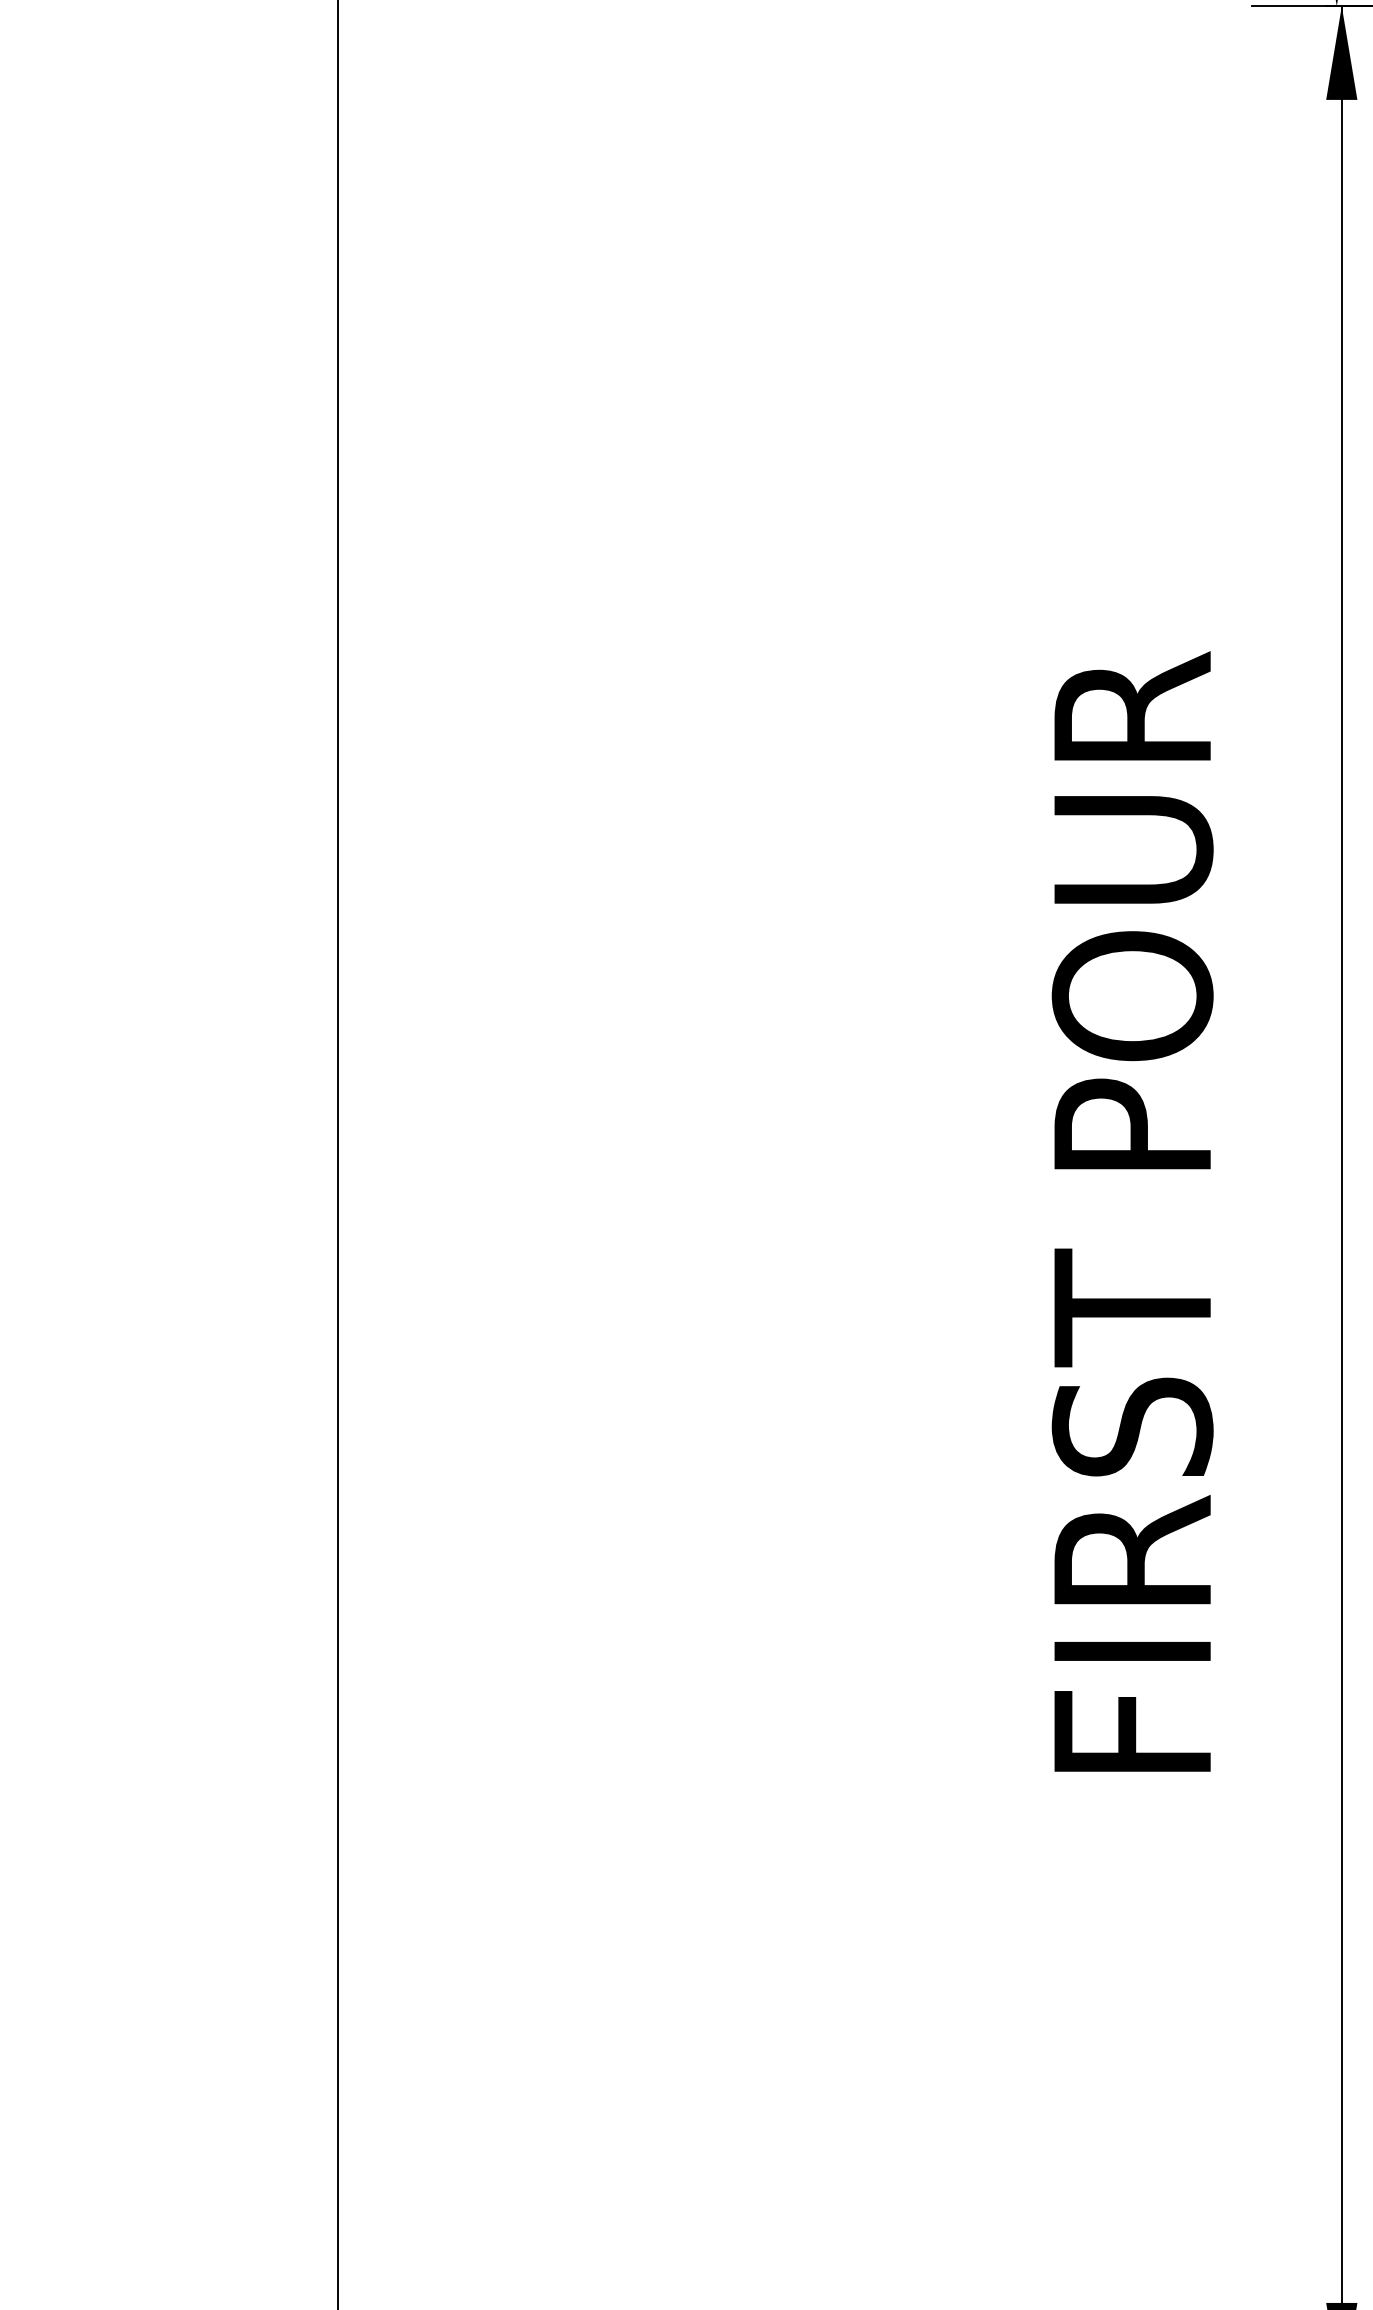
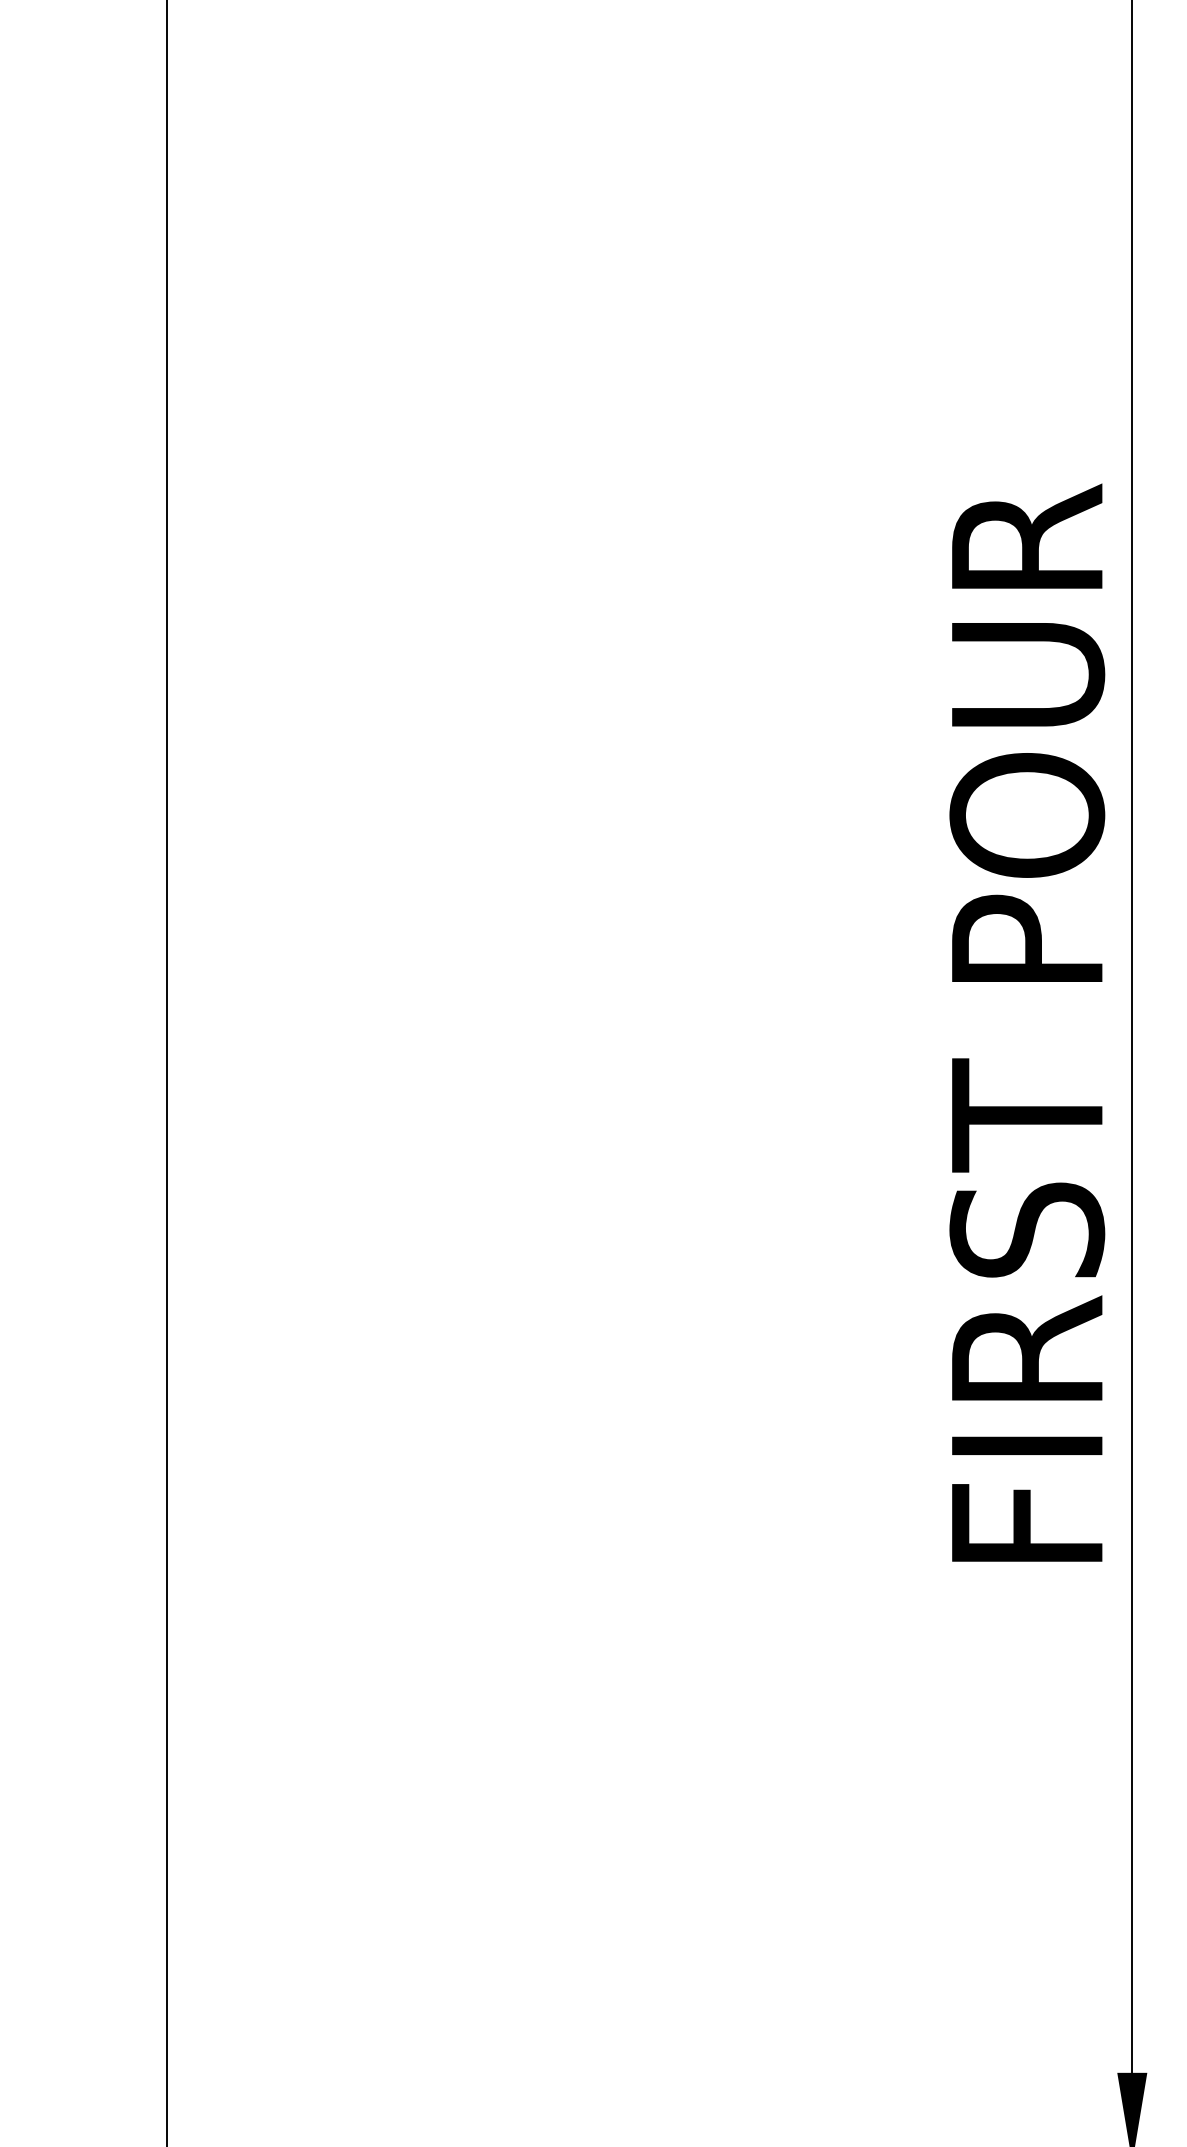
text: (1132, 1211) -> (1027, 1022), moved

